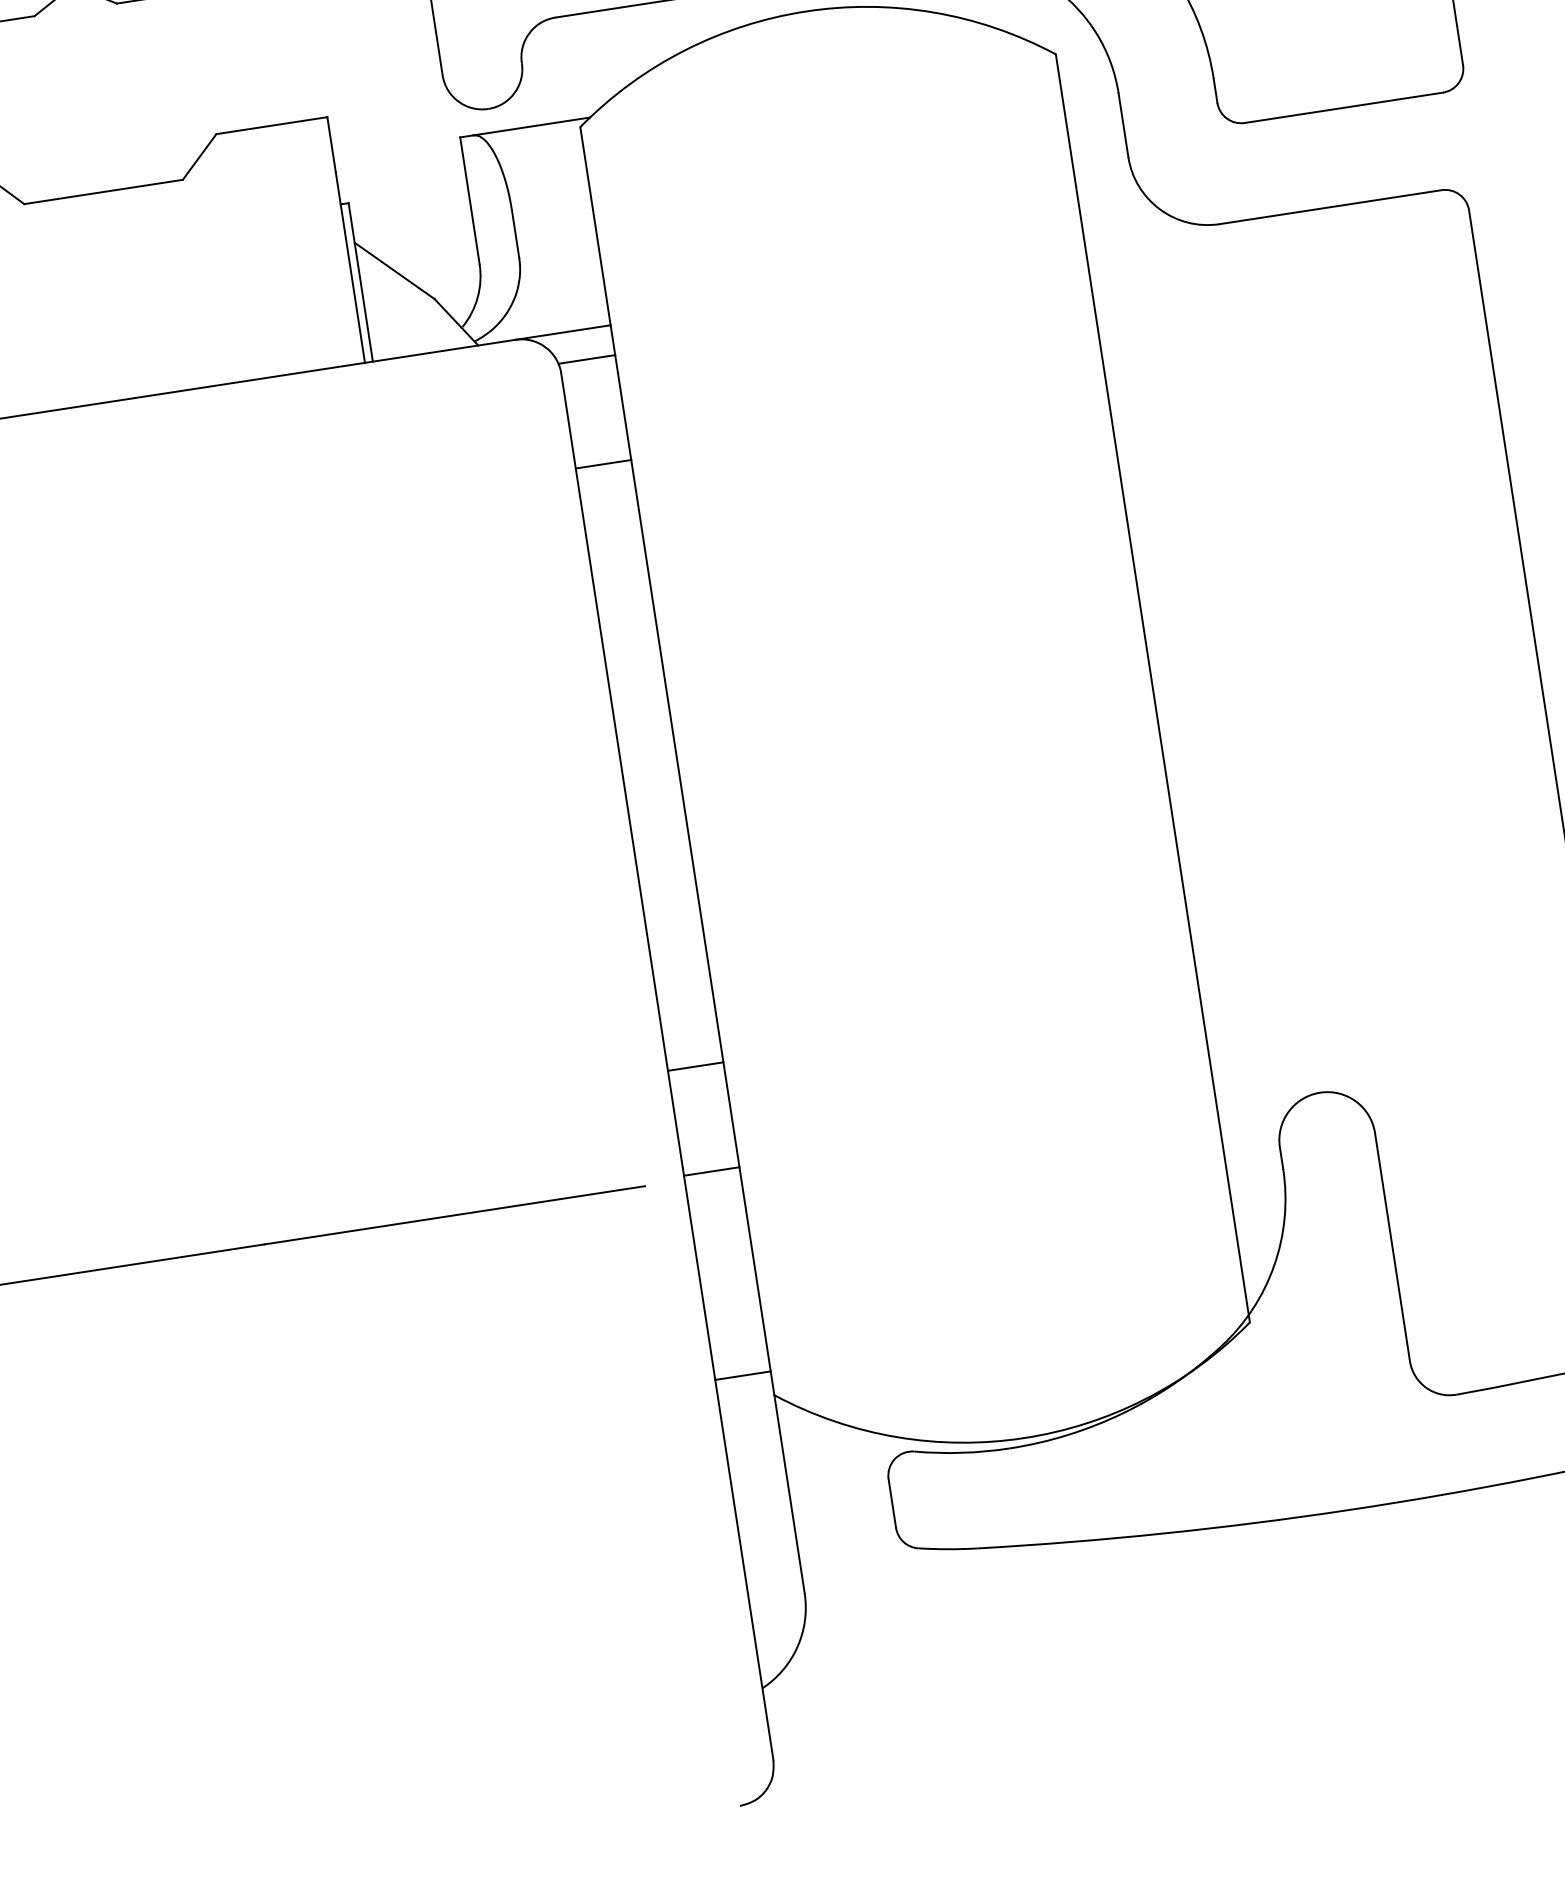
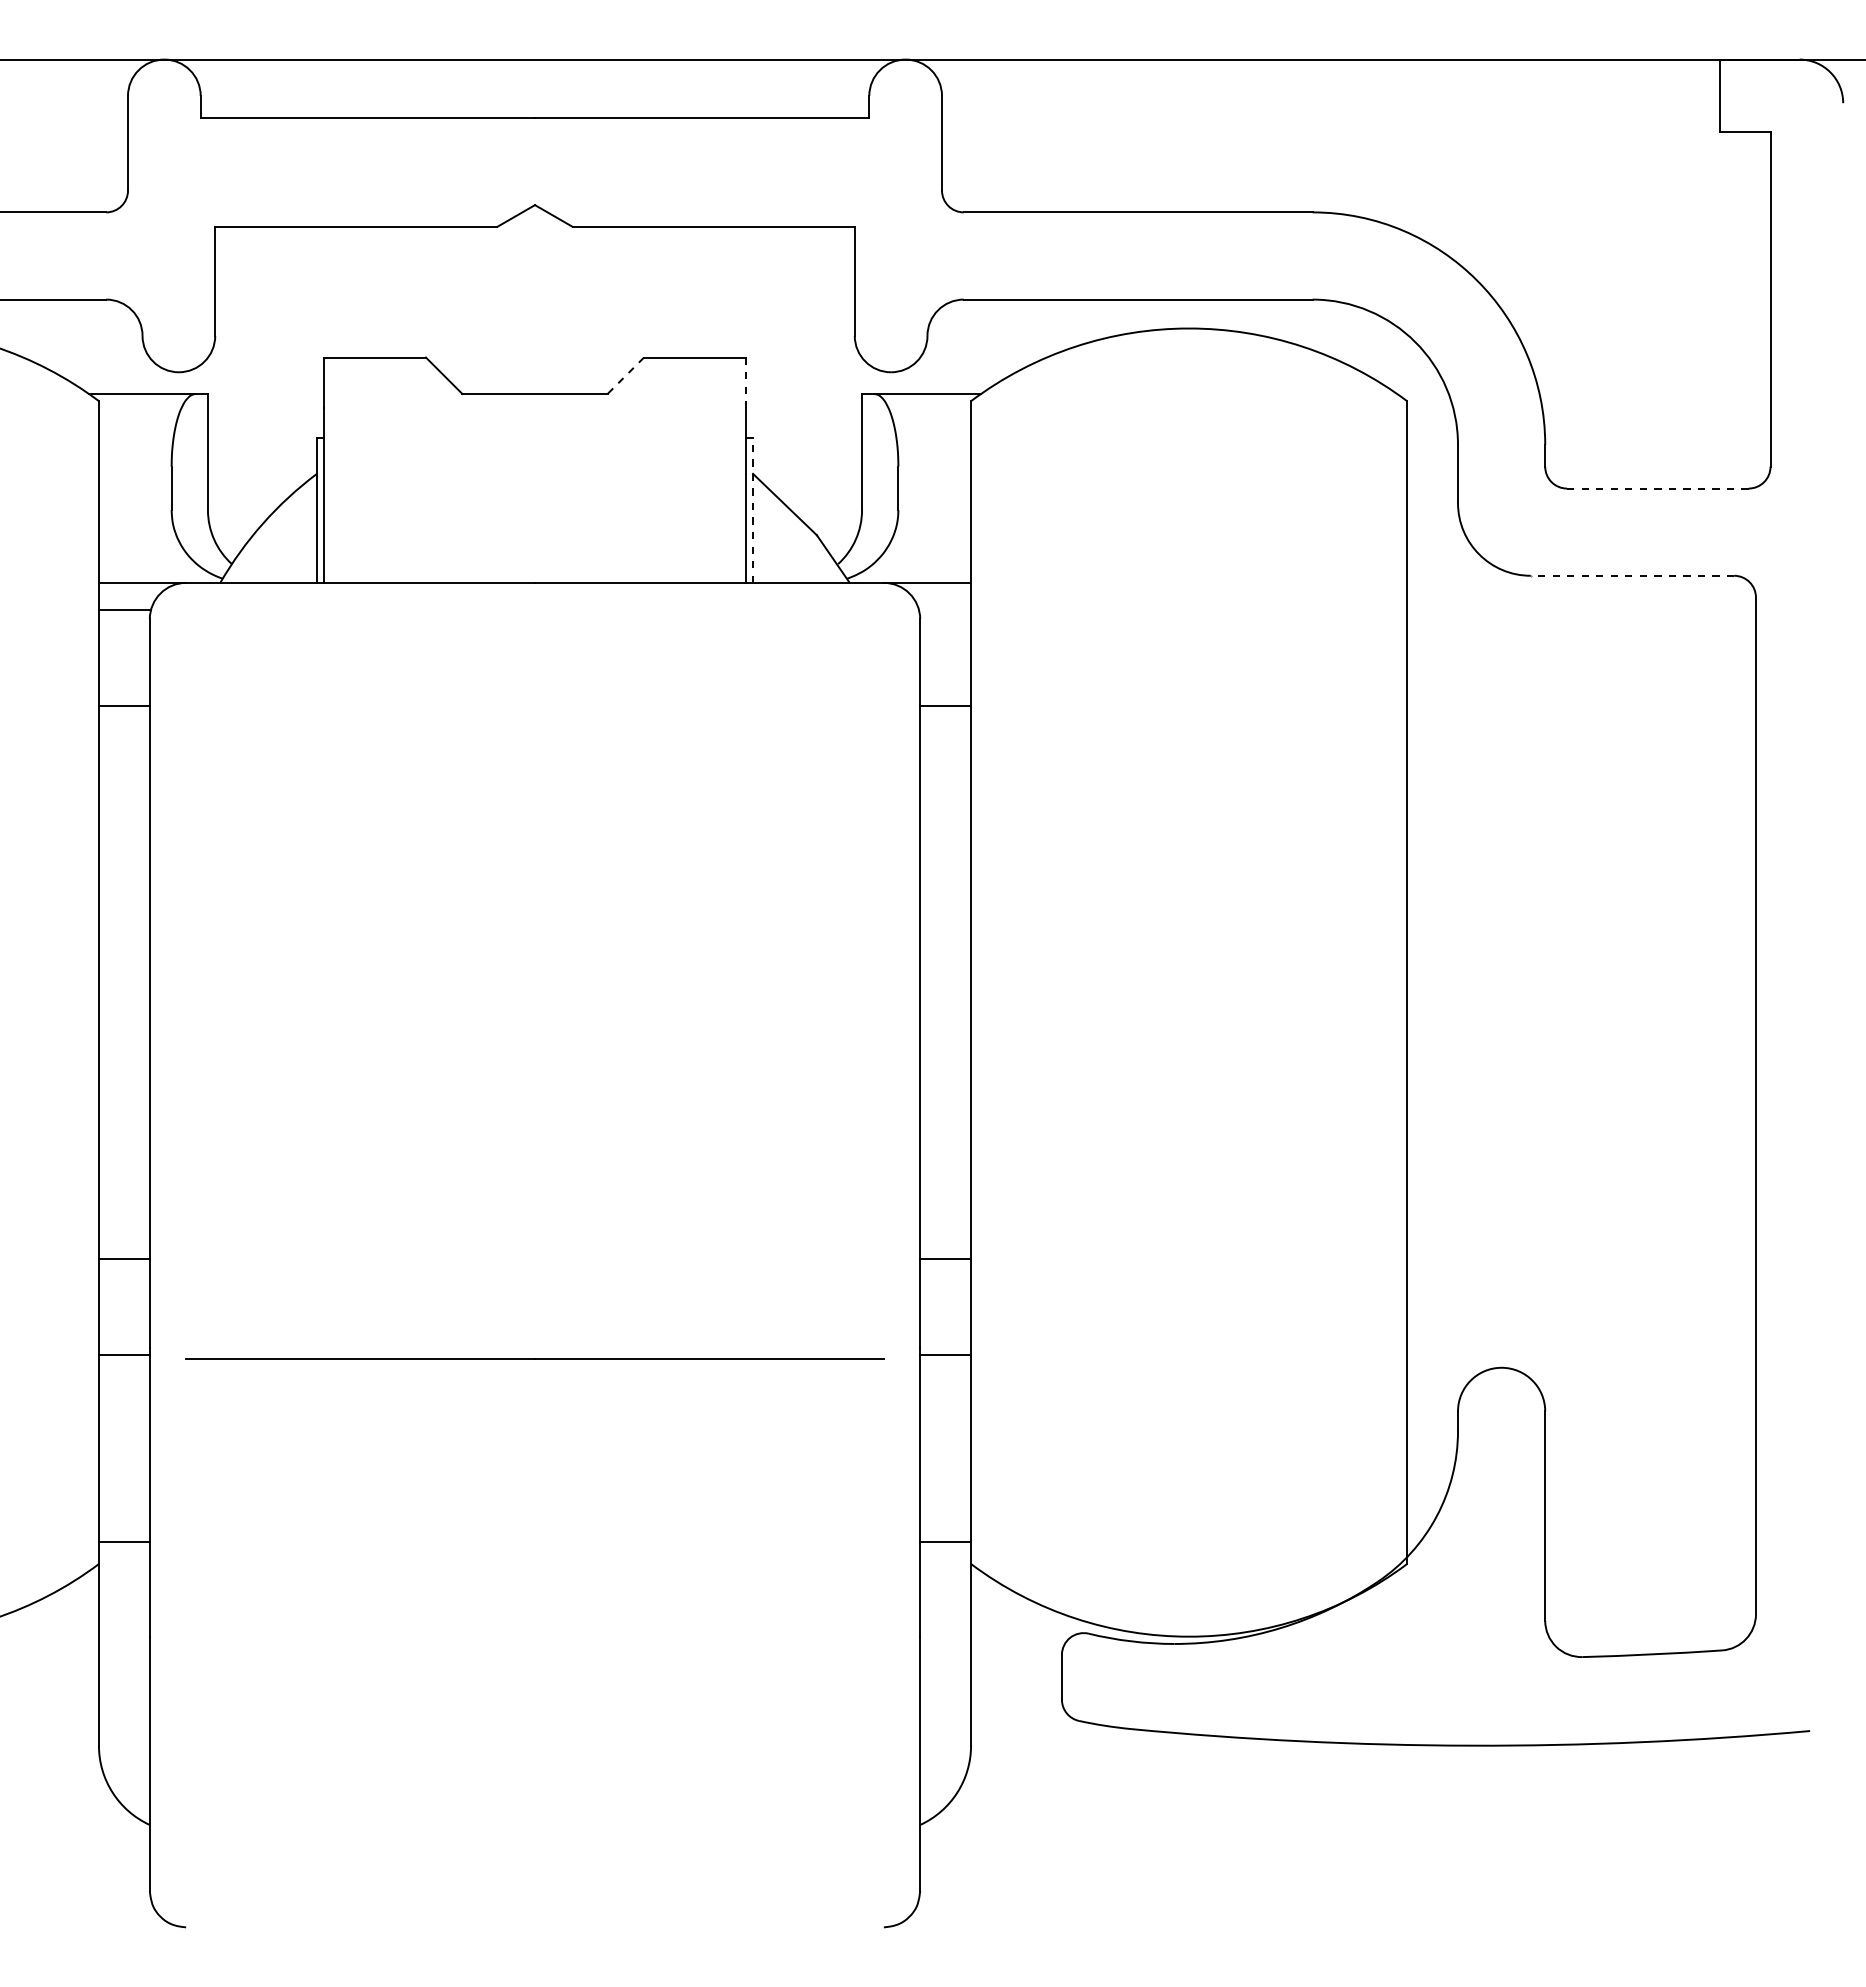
line: (1343, 107) -> (1657, 488), solid -> dashed
line: (331, 145) -> (745, 383), solid -> dashed
line: (199, 156) -> (625, 375), solid -> dashed
line: (1330, 206) -> (1632, 575), solid -> dashed
line: (361, 282) -> (753, 510), solid -> dashed
line: (587, 359) -> (945, 610), removed

